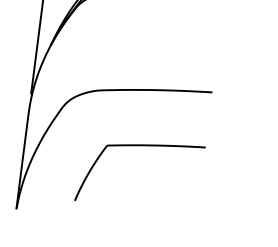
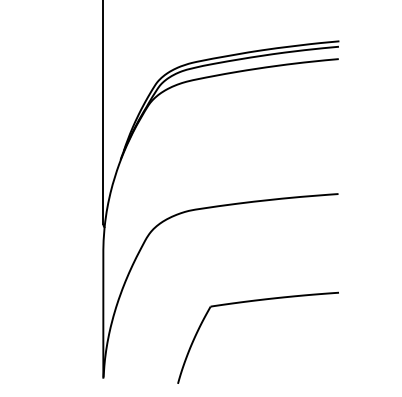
part: (136, 146) -> (249, 302), moved

